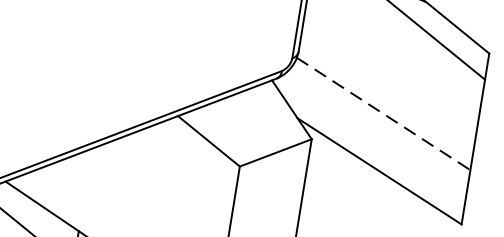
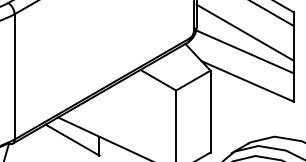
line: (388, 76) -> (244, 32), added
line: (384, 115) -> (245, 52), dashed -> solid

